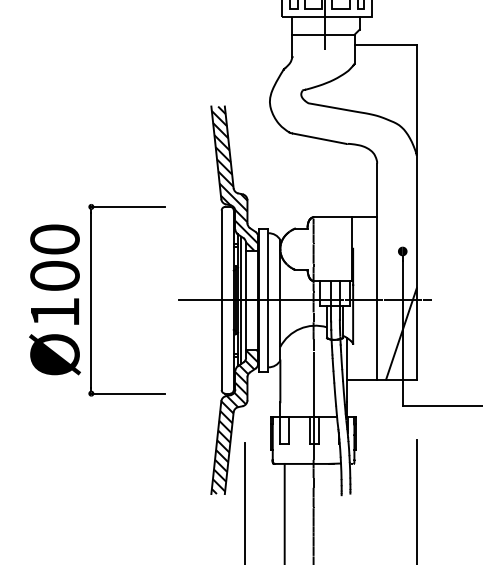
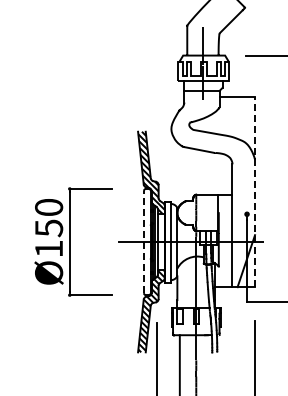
line: (417, 211) -> (255, 191), solid -> dashed
text: (55, 276) -> (49, 228), Ø100 -> Ø150
line: (220, 299) -> (143, 241), solid -> dashed

